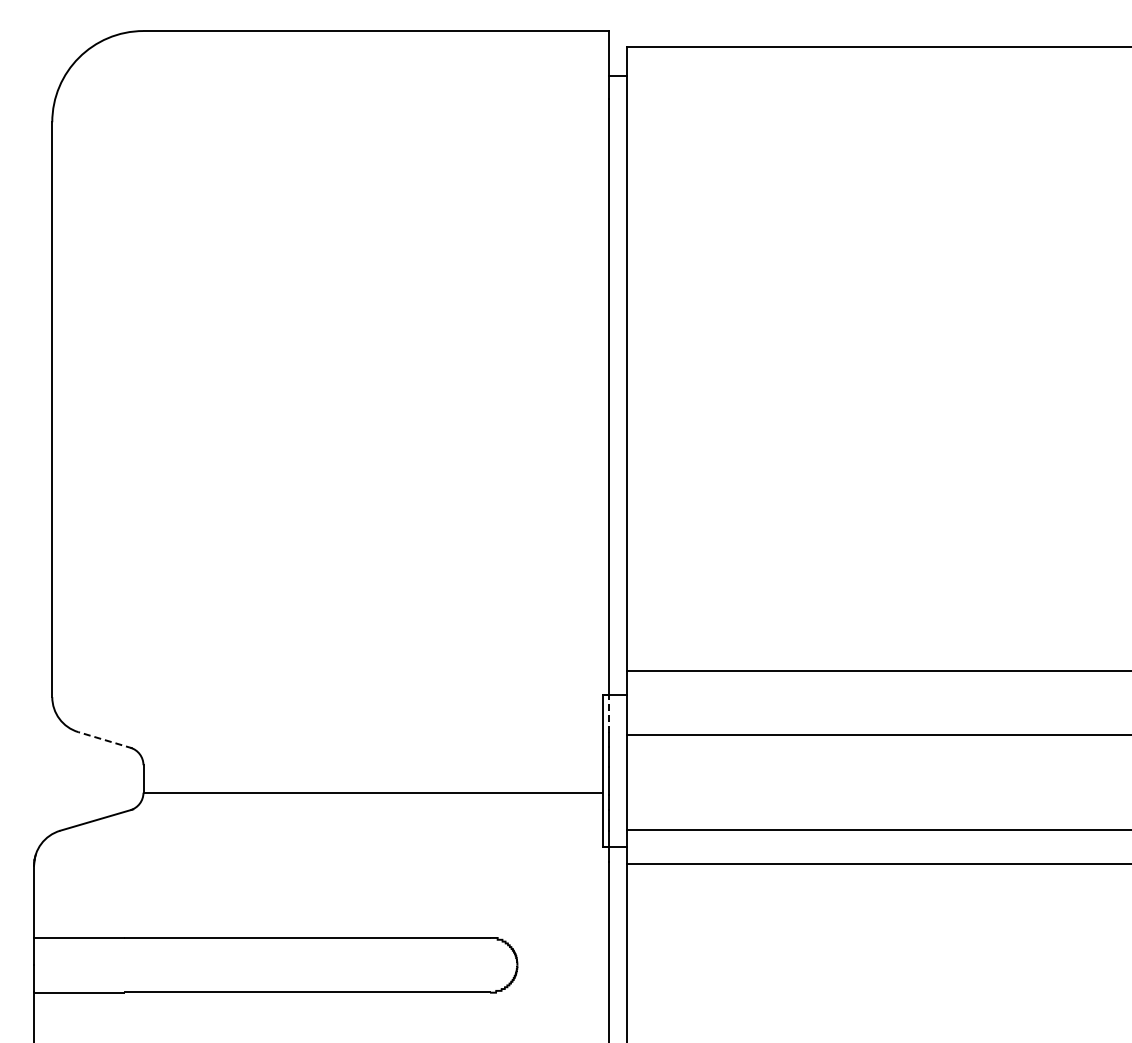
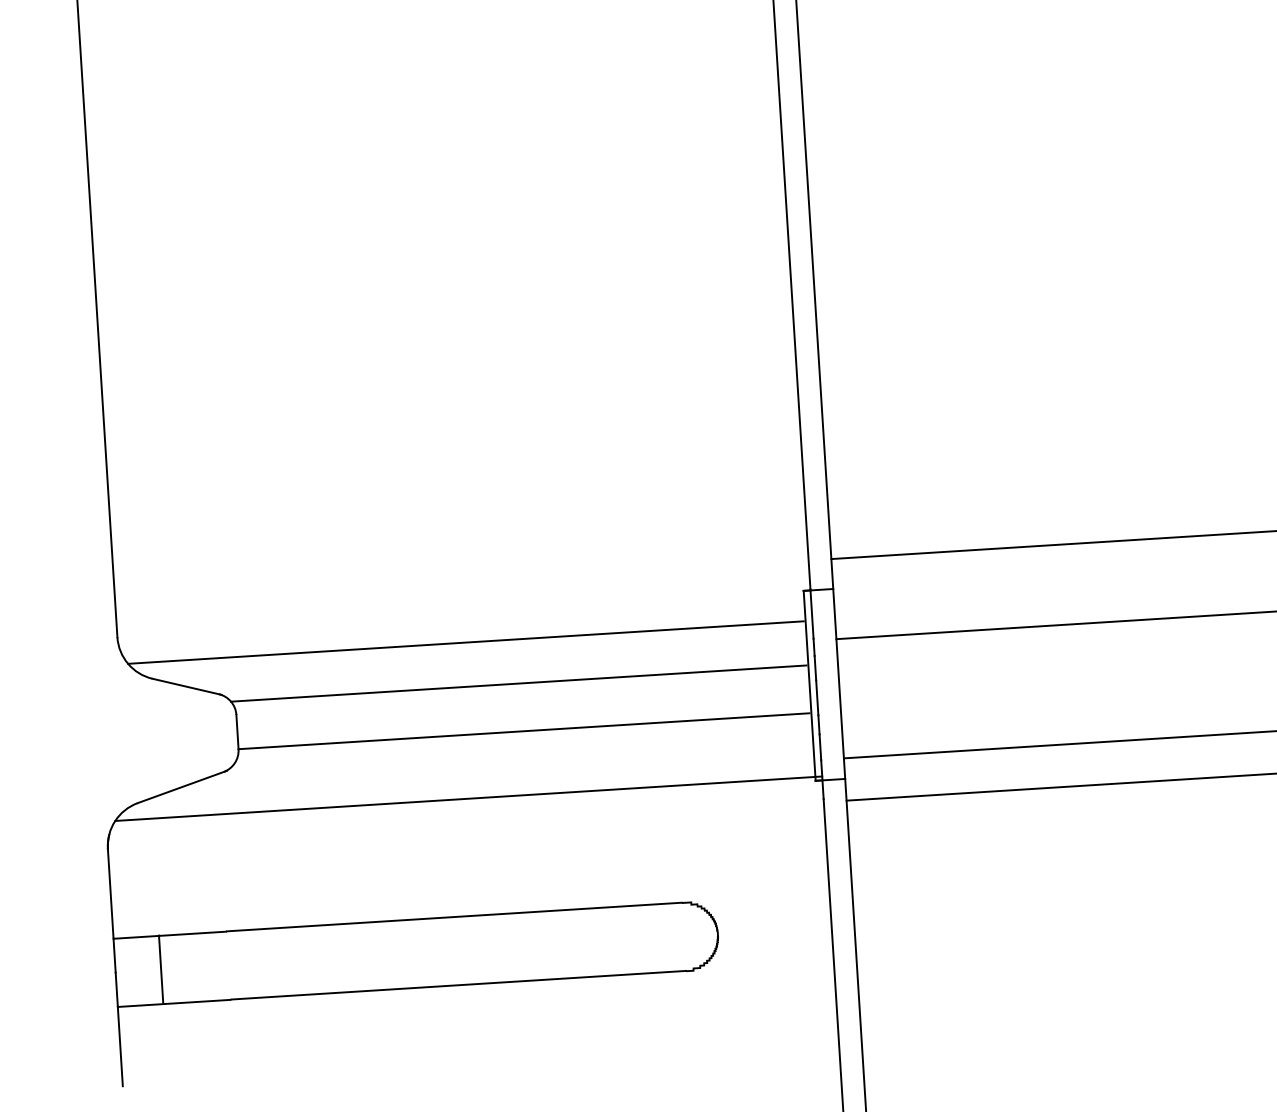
line: (608, 713) -> (811, 614), dashed -> solid
line: (330, 718) -> (465, 642), added
line: (105, 740) -> (187, 687), dashed -> solid
line: (370, 754) -> (518, 683), added
line: (324, 843) -> (468, 798), added
line: (70, 964) -> (161, 968), added

